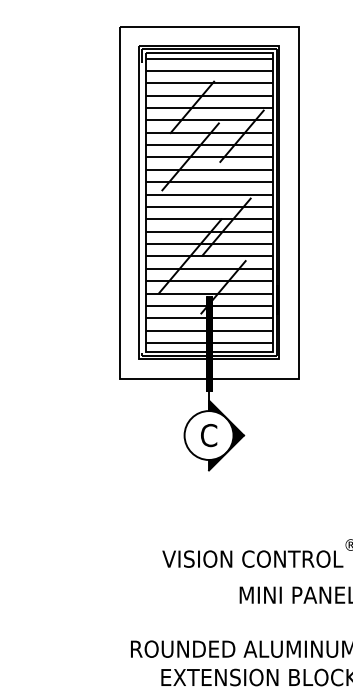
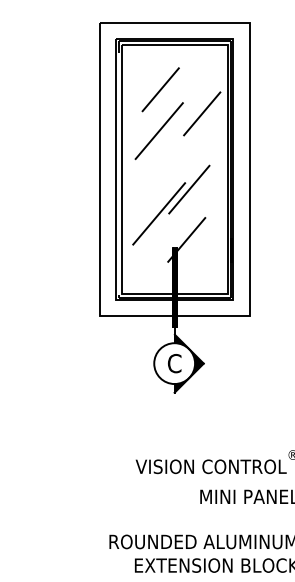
hatch: (208, 200) -> (174, 167), removed

